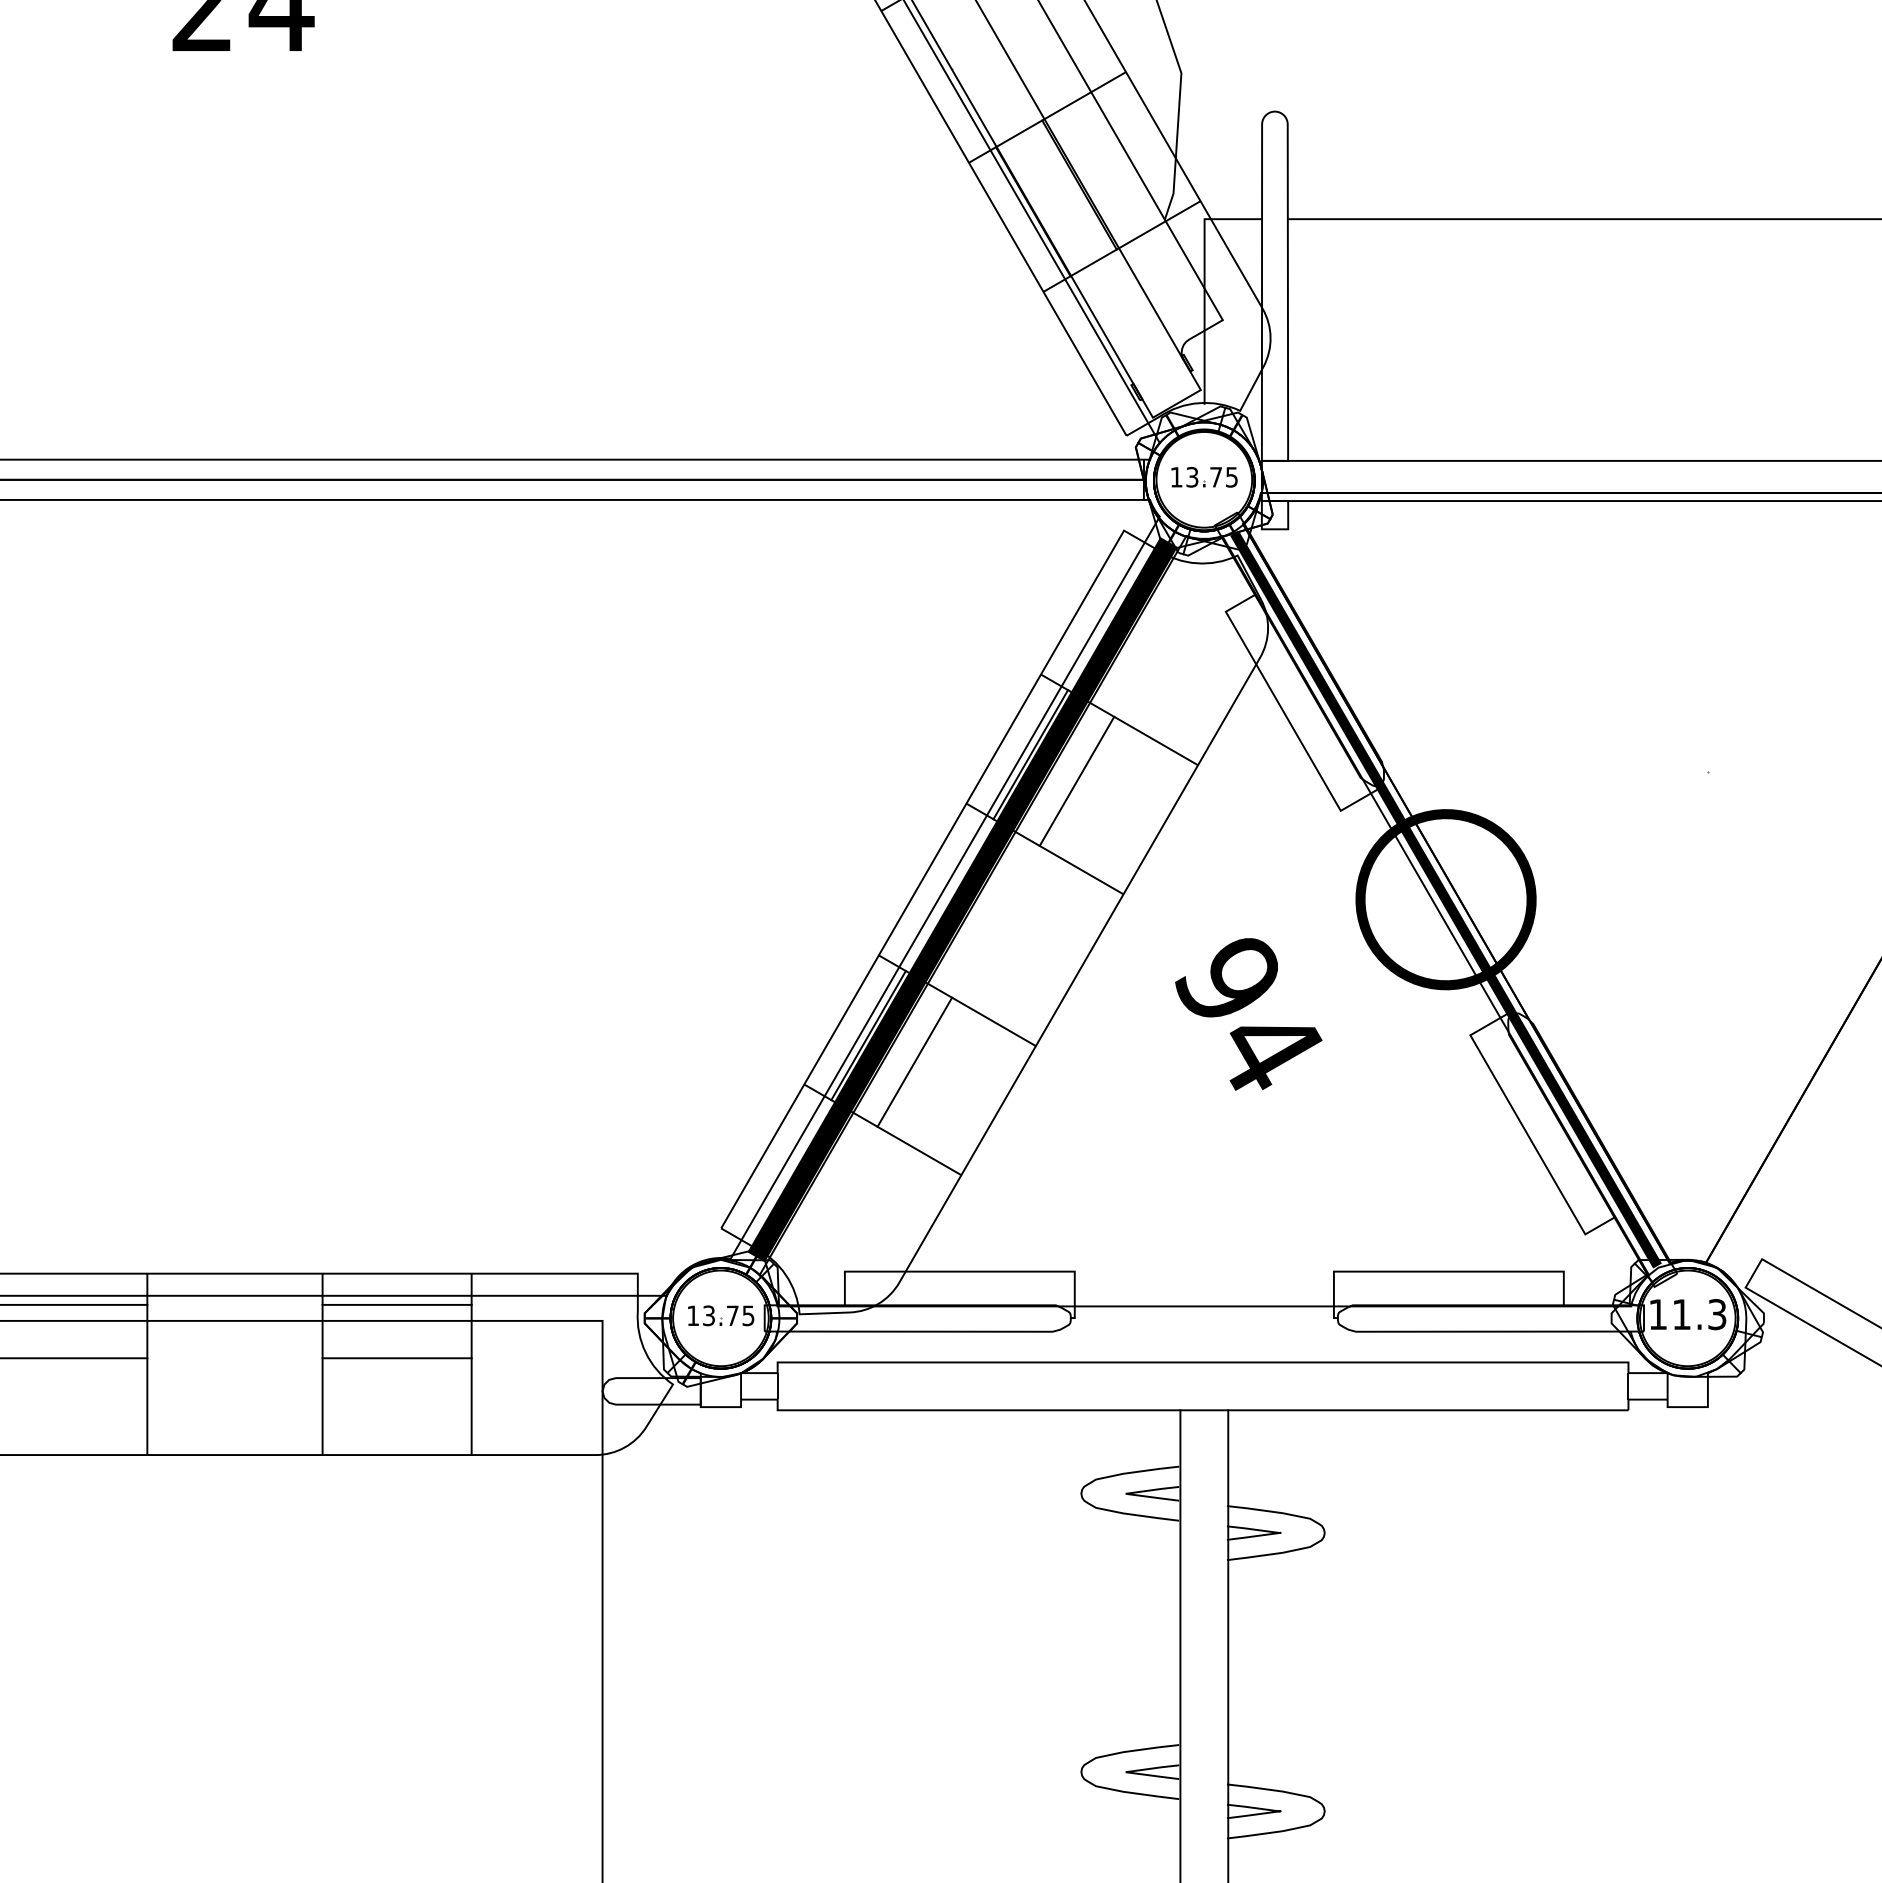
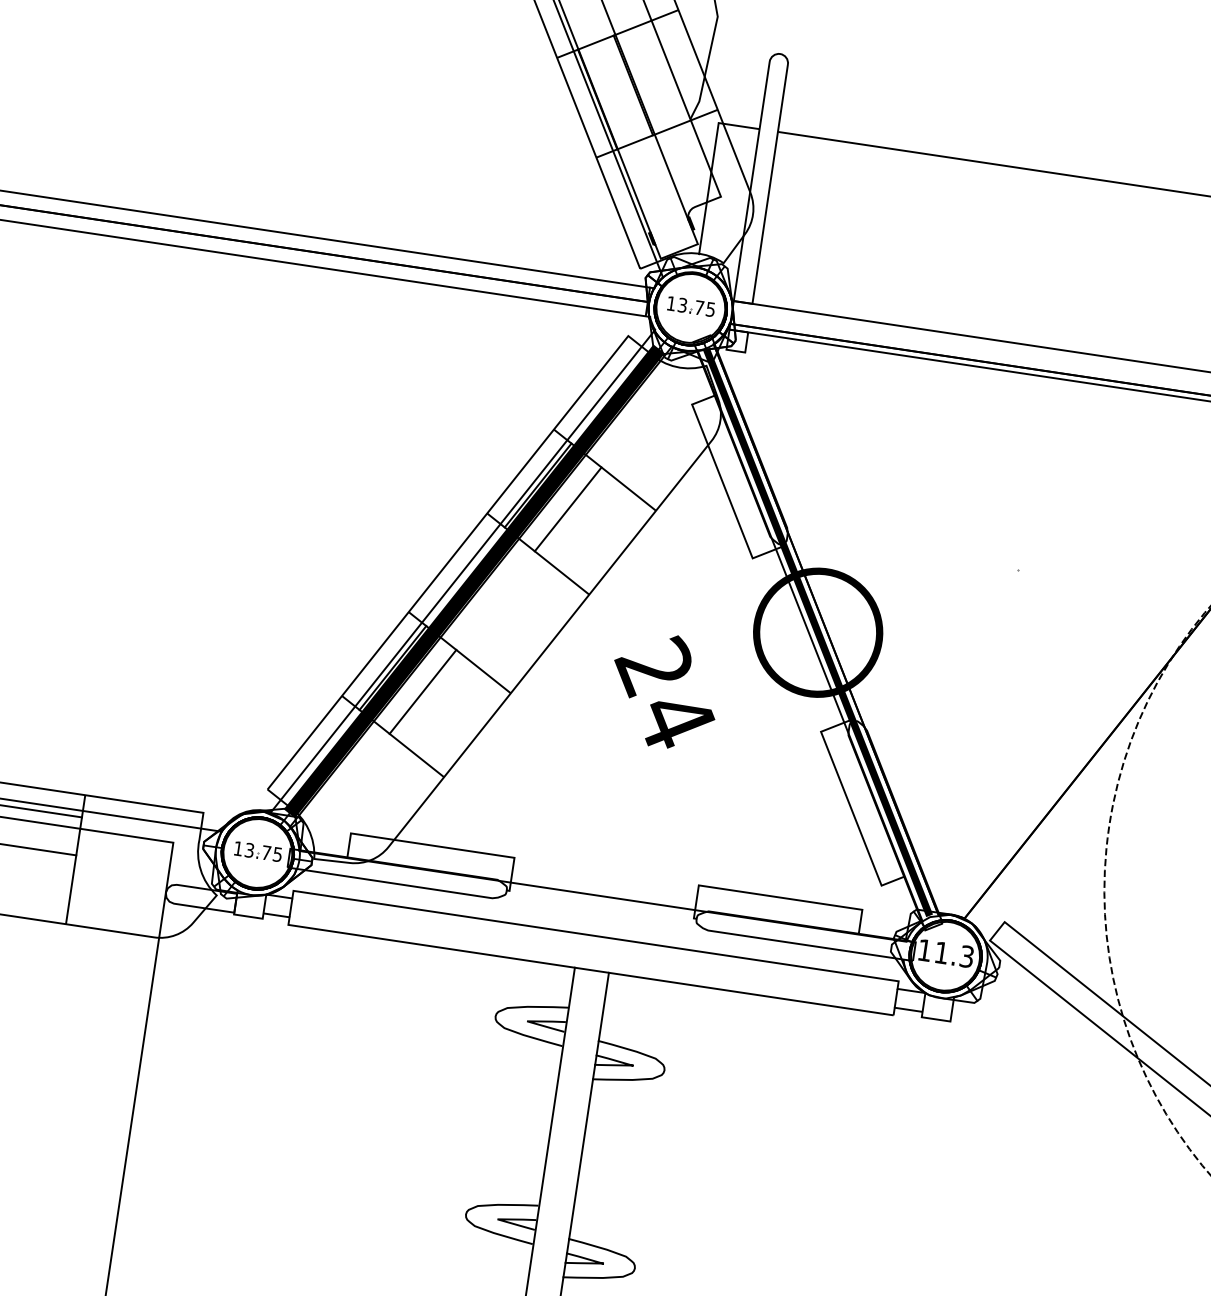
text: (1224, 980) -> (651, 666), 94 -> 24

